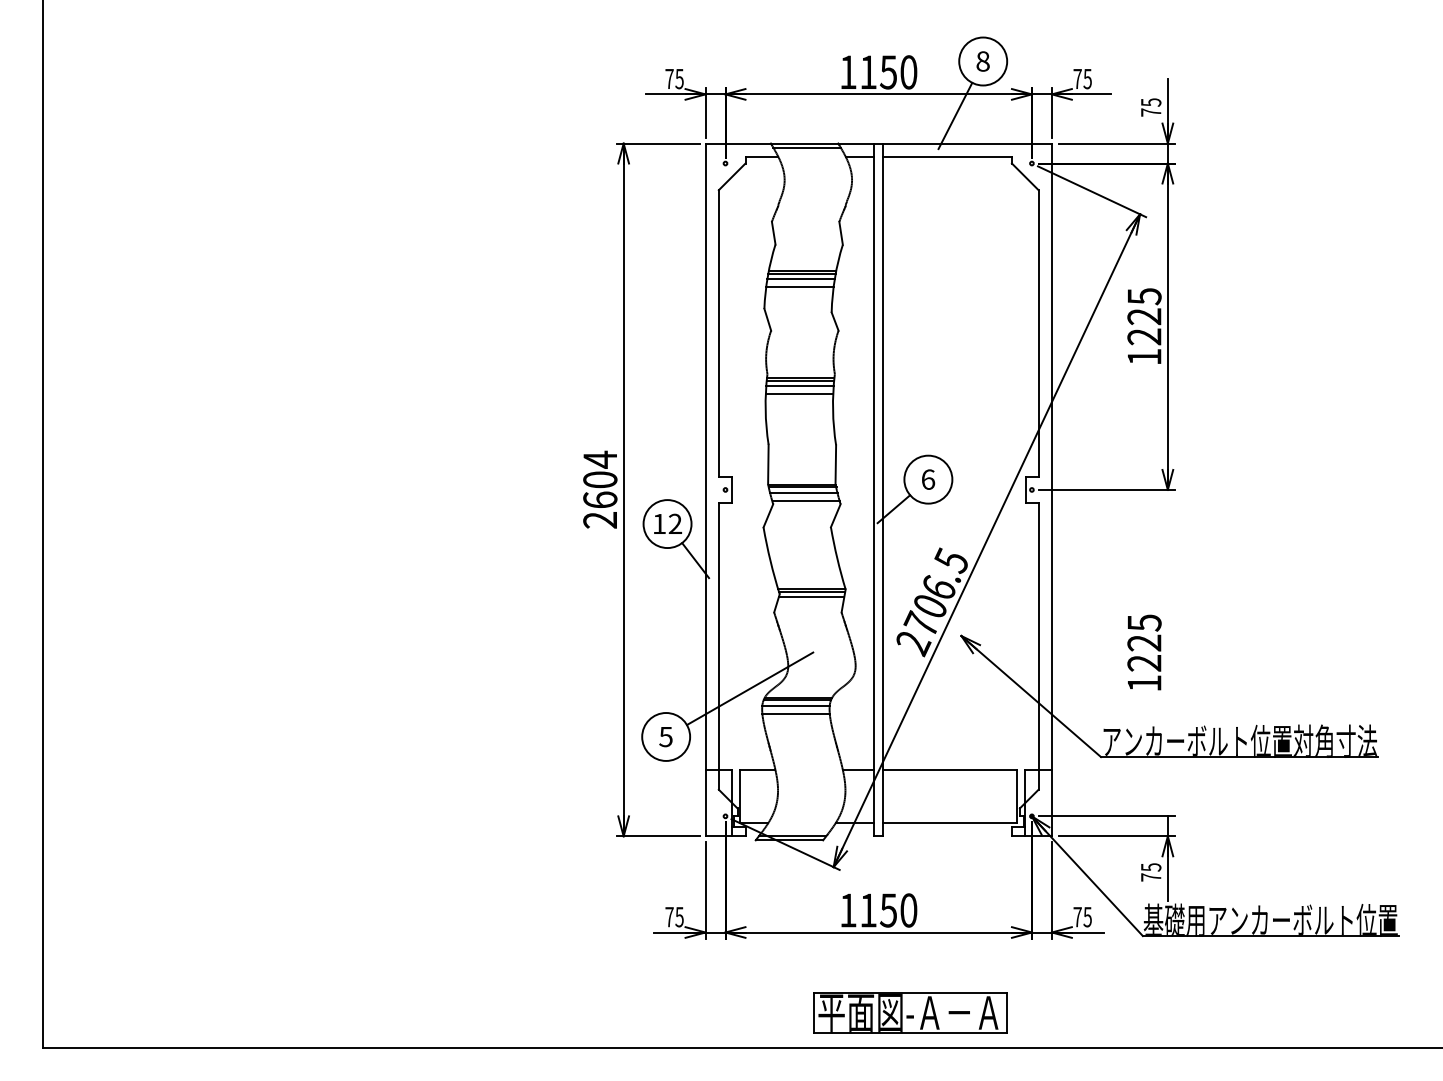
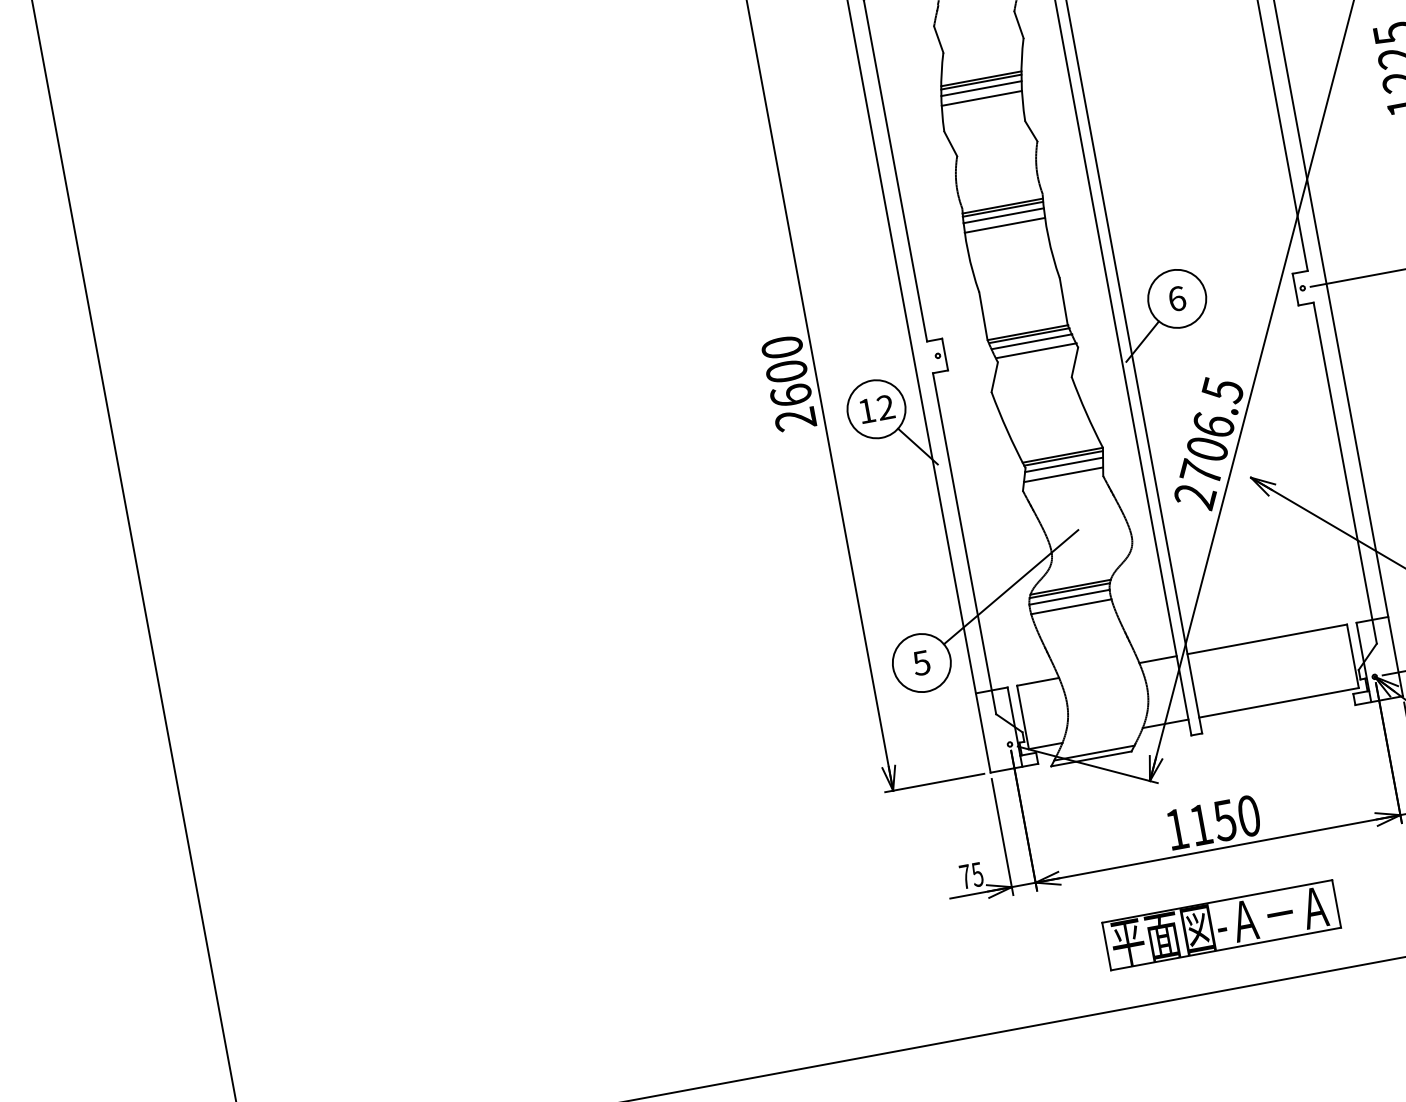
text: (600, 459) -> (782, 347), 2604 -> 2600
line: (809, 605) -> (1063, 474), added
part: (910, 1012) -> (1221, 924), moved

